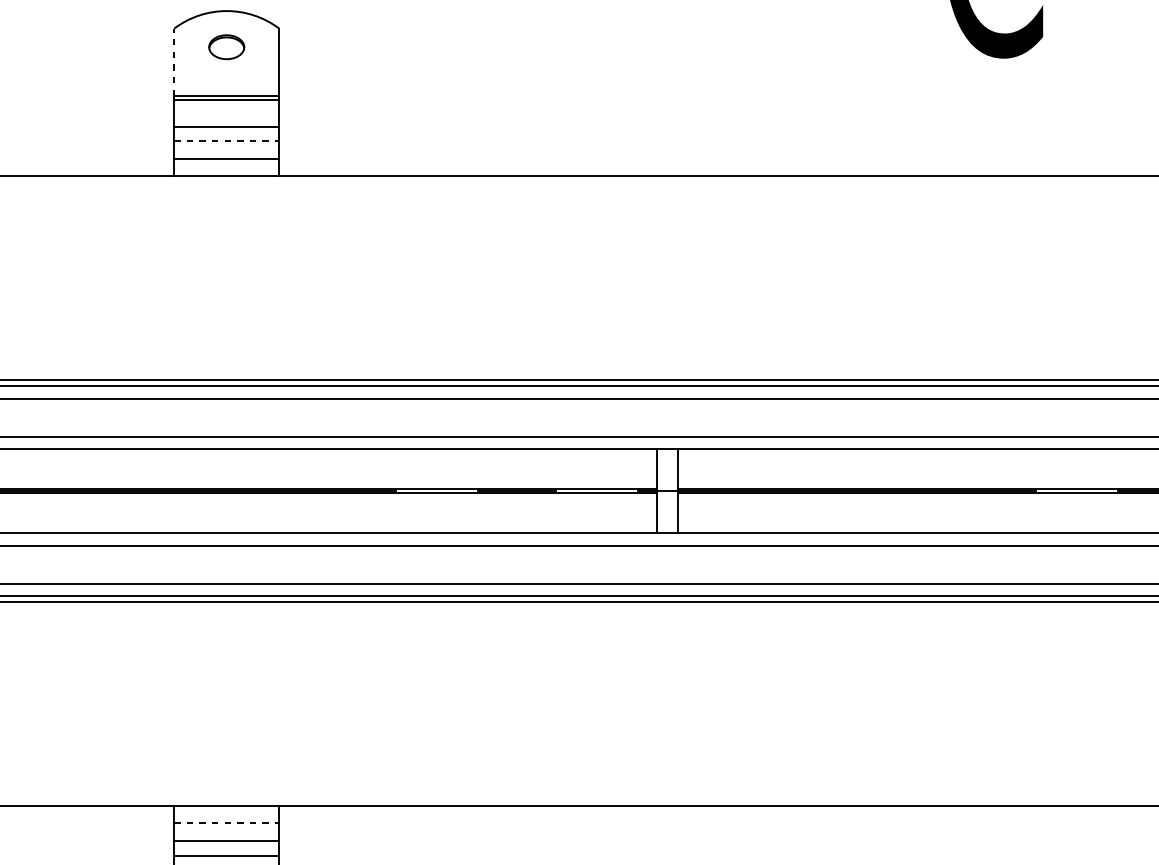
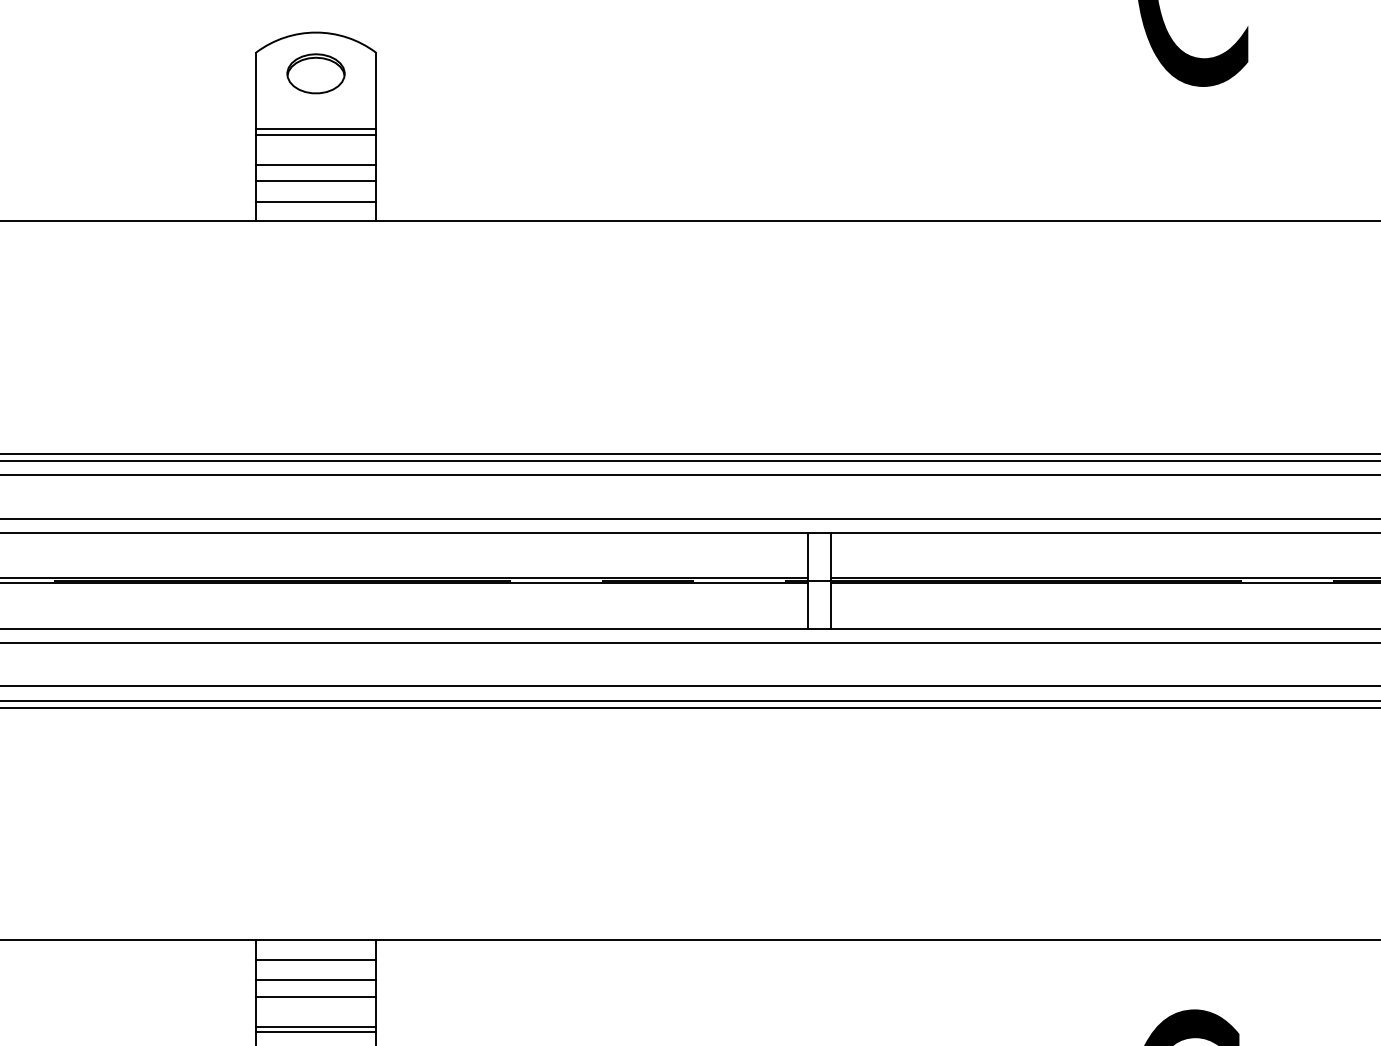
part: (226, 46) -> (315, 73), size x1.43
line: (174, 61) -> (256, 90), dashed -> solid
line: (227, 141) -> (316, 181), dashed -> solid
line: (227, 823) -> (316, 960), dashed -> solid

